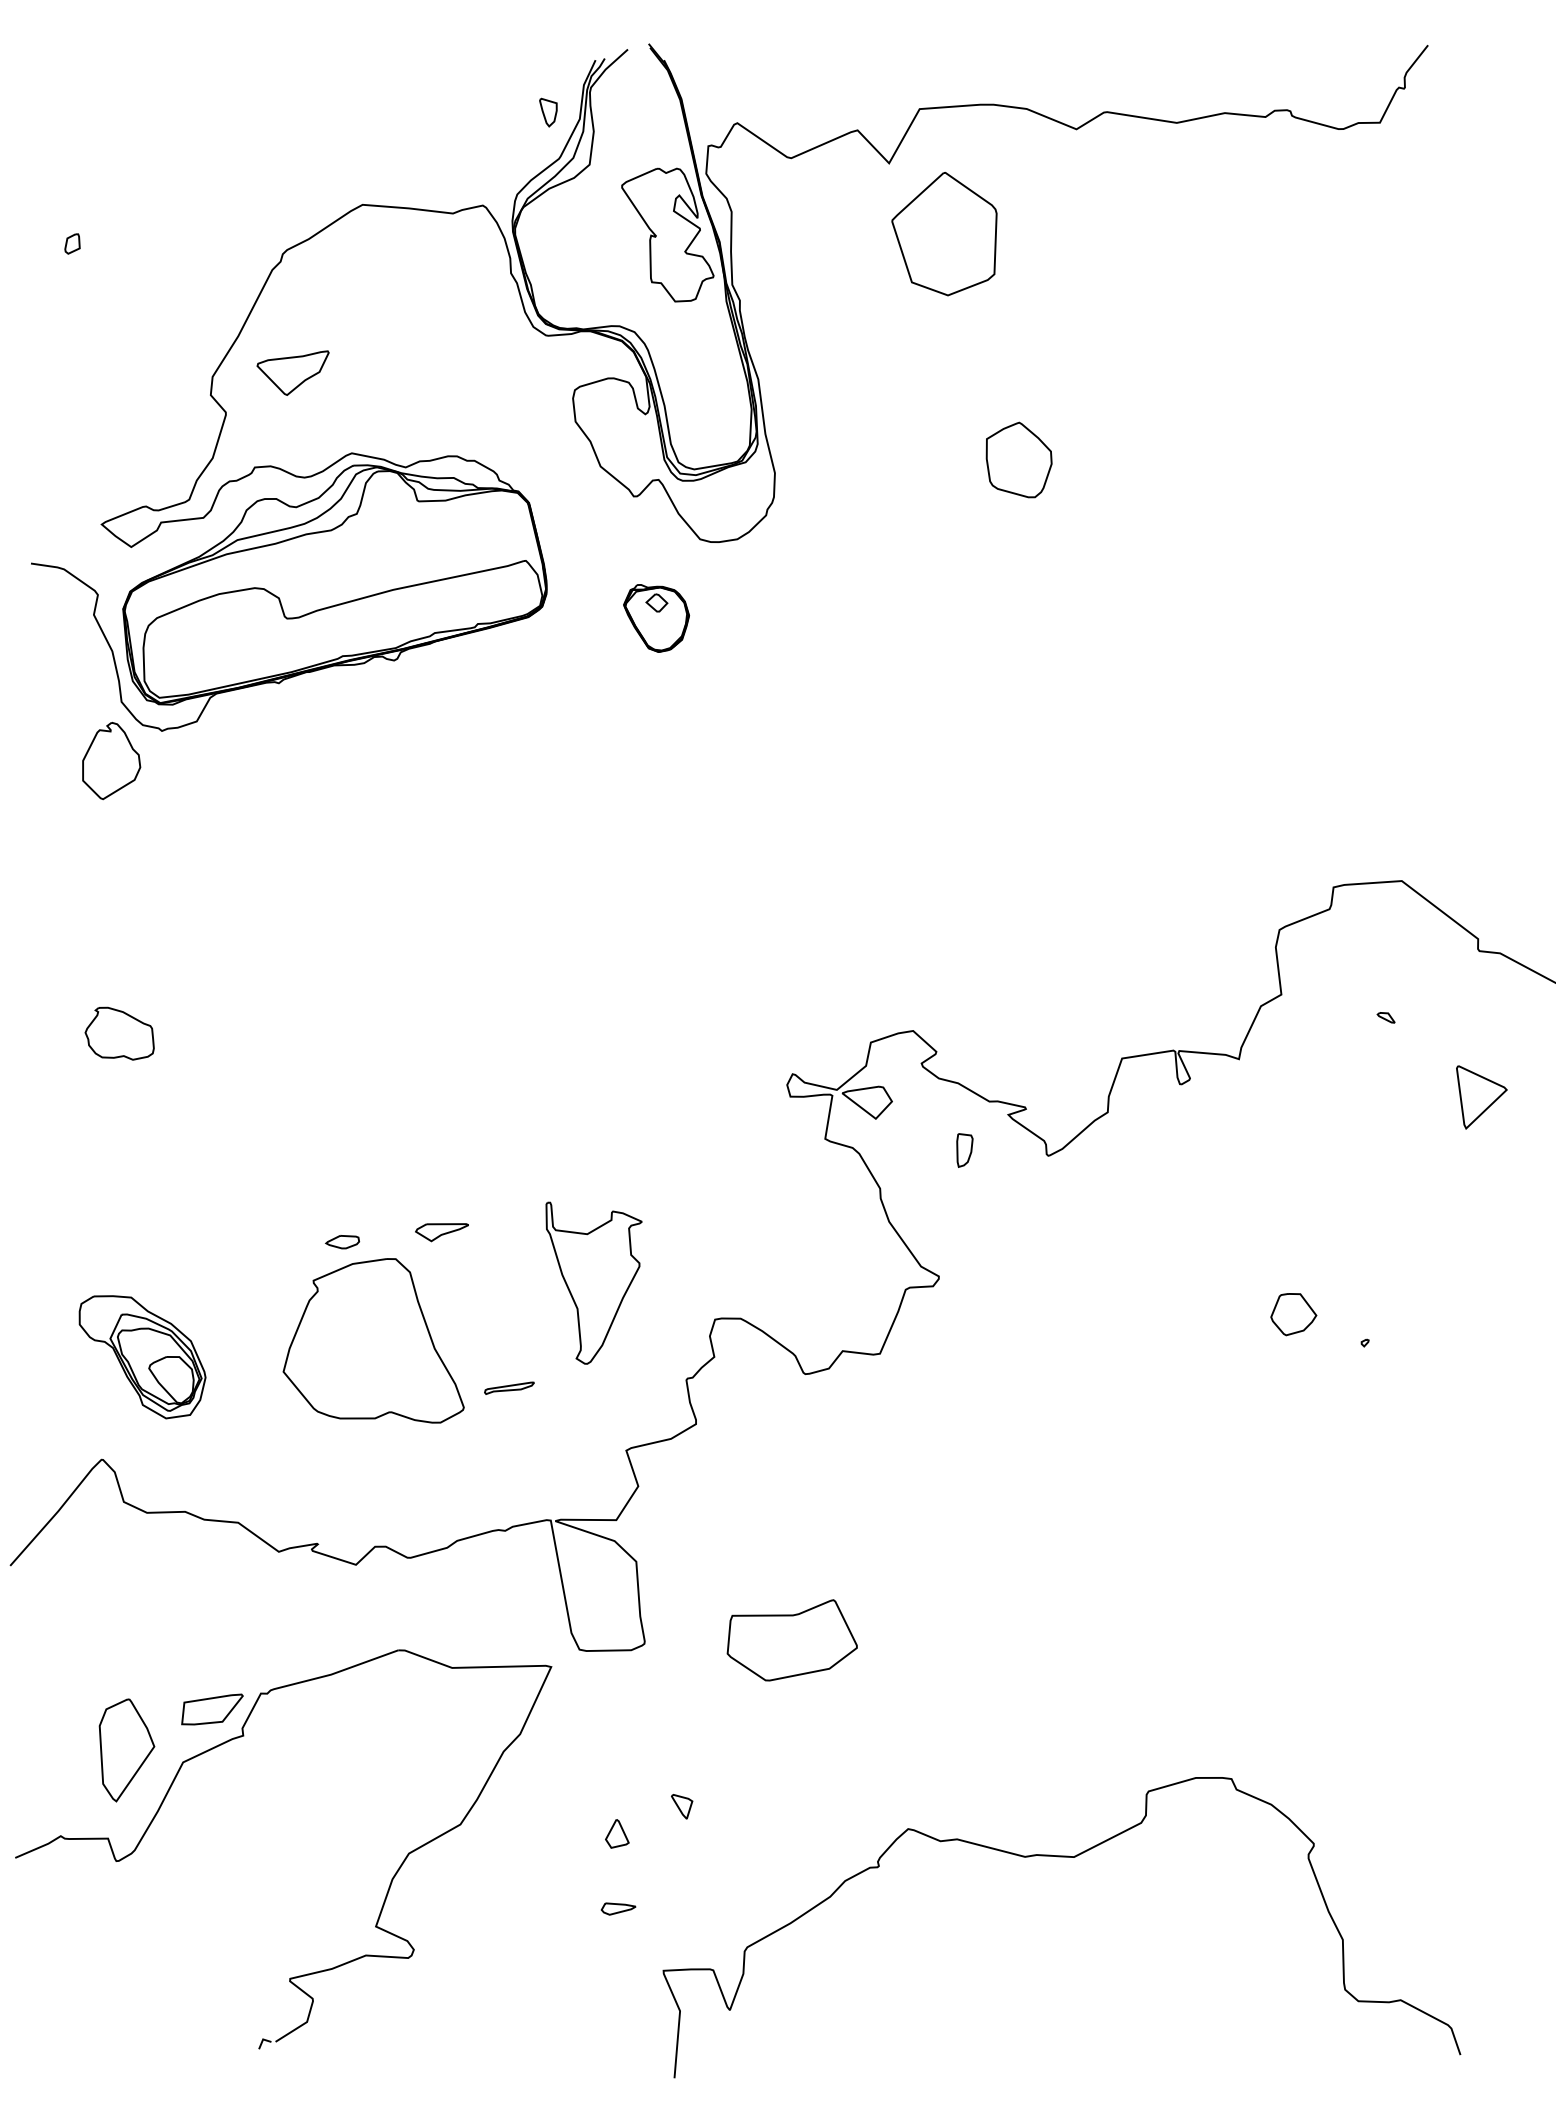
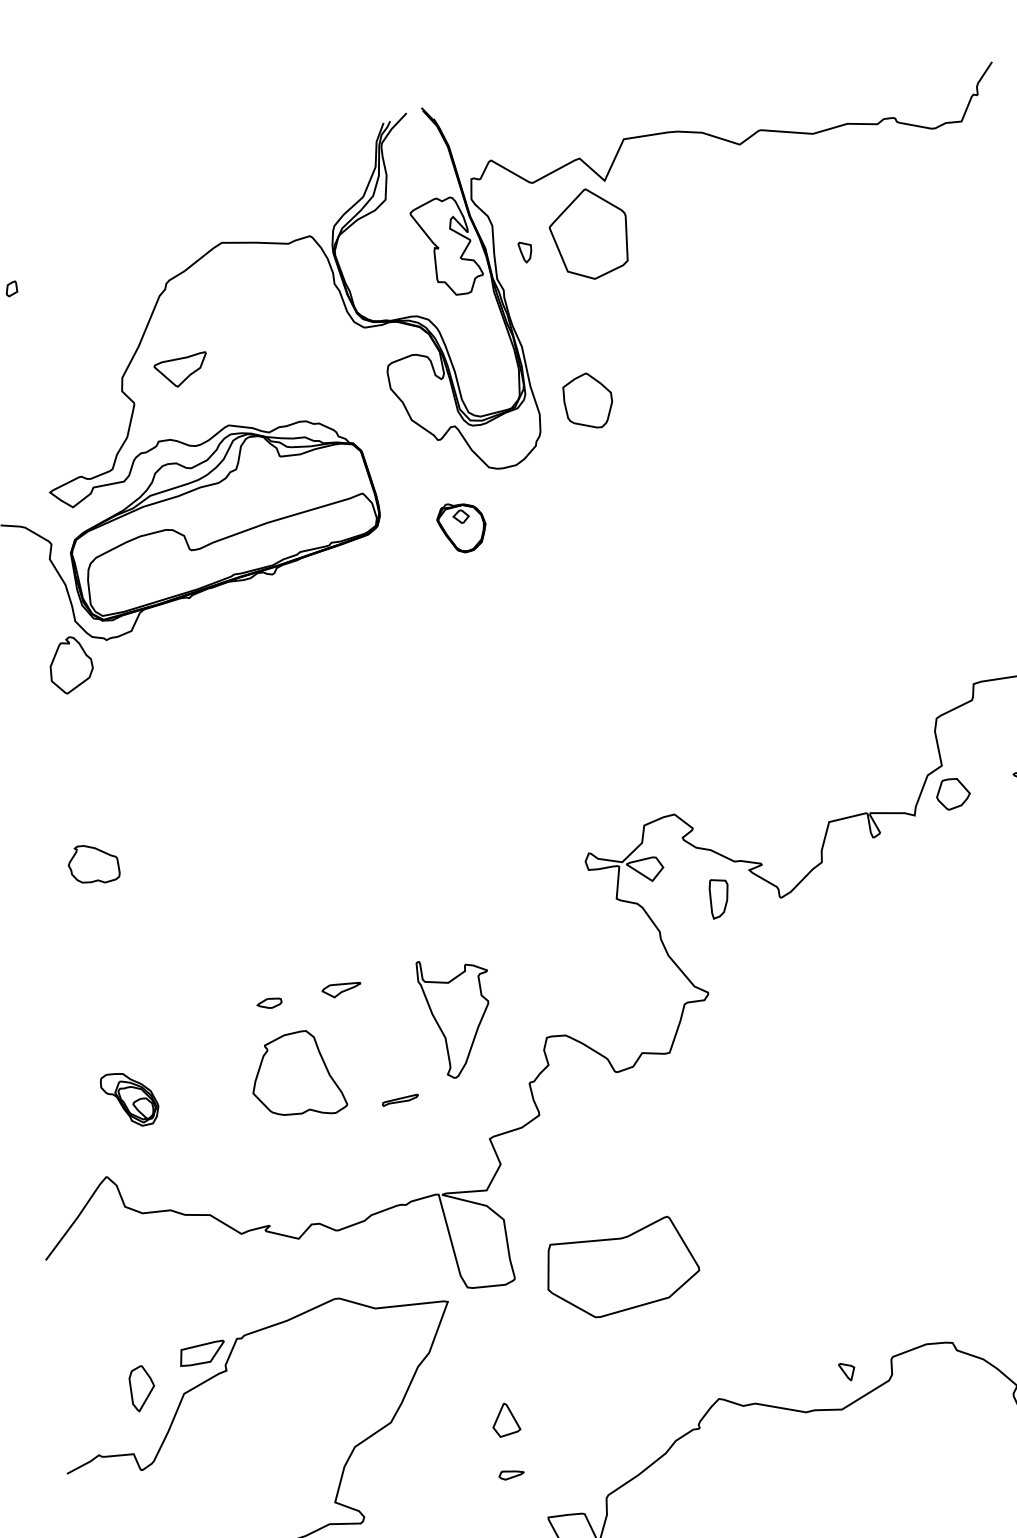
part: (548, 112) -> (525, 252), moved
part: (944, 234) -> (588, 234), moved
part: (1018, 459) -> (587, 400), moved
part: (964, 1150) -> (719, 898), size x1.6
part: (1293, 1314) -> (953, 794), moved
part: (373, 1340) -> (298, 1073), size x0.7
part: (142, 1357) -> (130, 1099), size x0.6
part: (791, 1640) -> (622, 1268), size x1.6
part: (126, 1750) -> (141, 1388), size x0.6
part: (682, 1806) -> (847, 1371), moved
part: (617, 1833) -> (506, 1419), size x1.6

